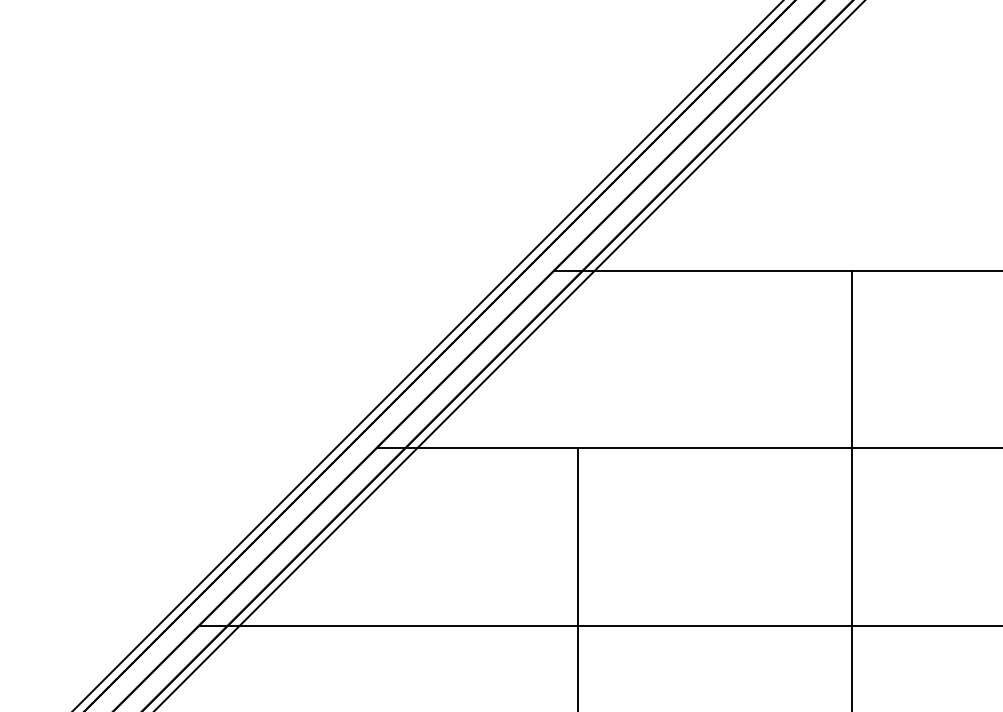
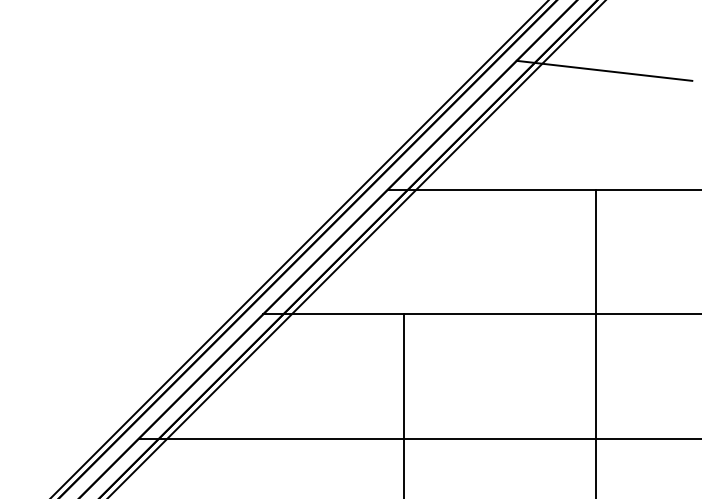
line: (863, 100) -> (604, 70), added

